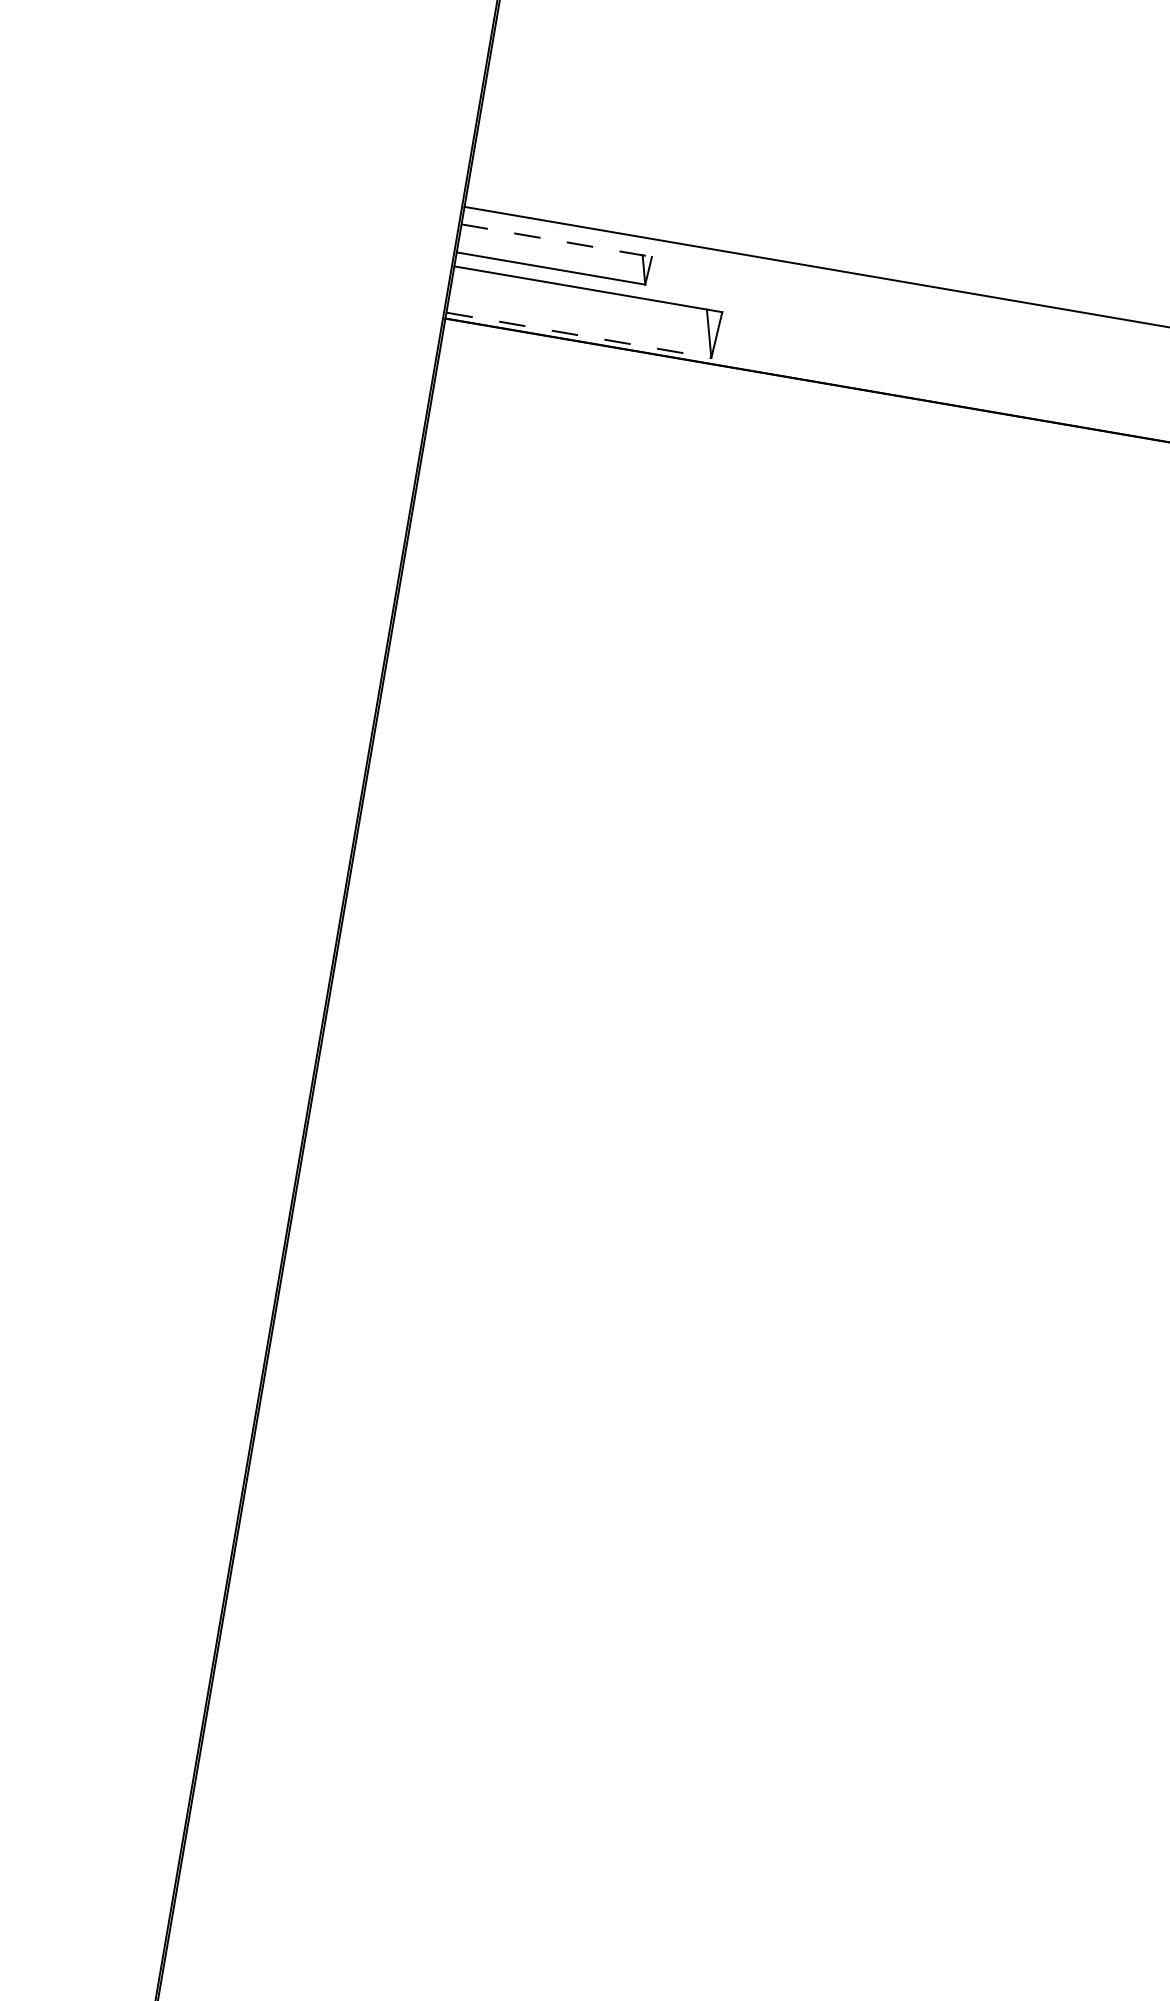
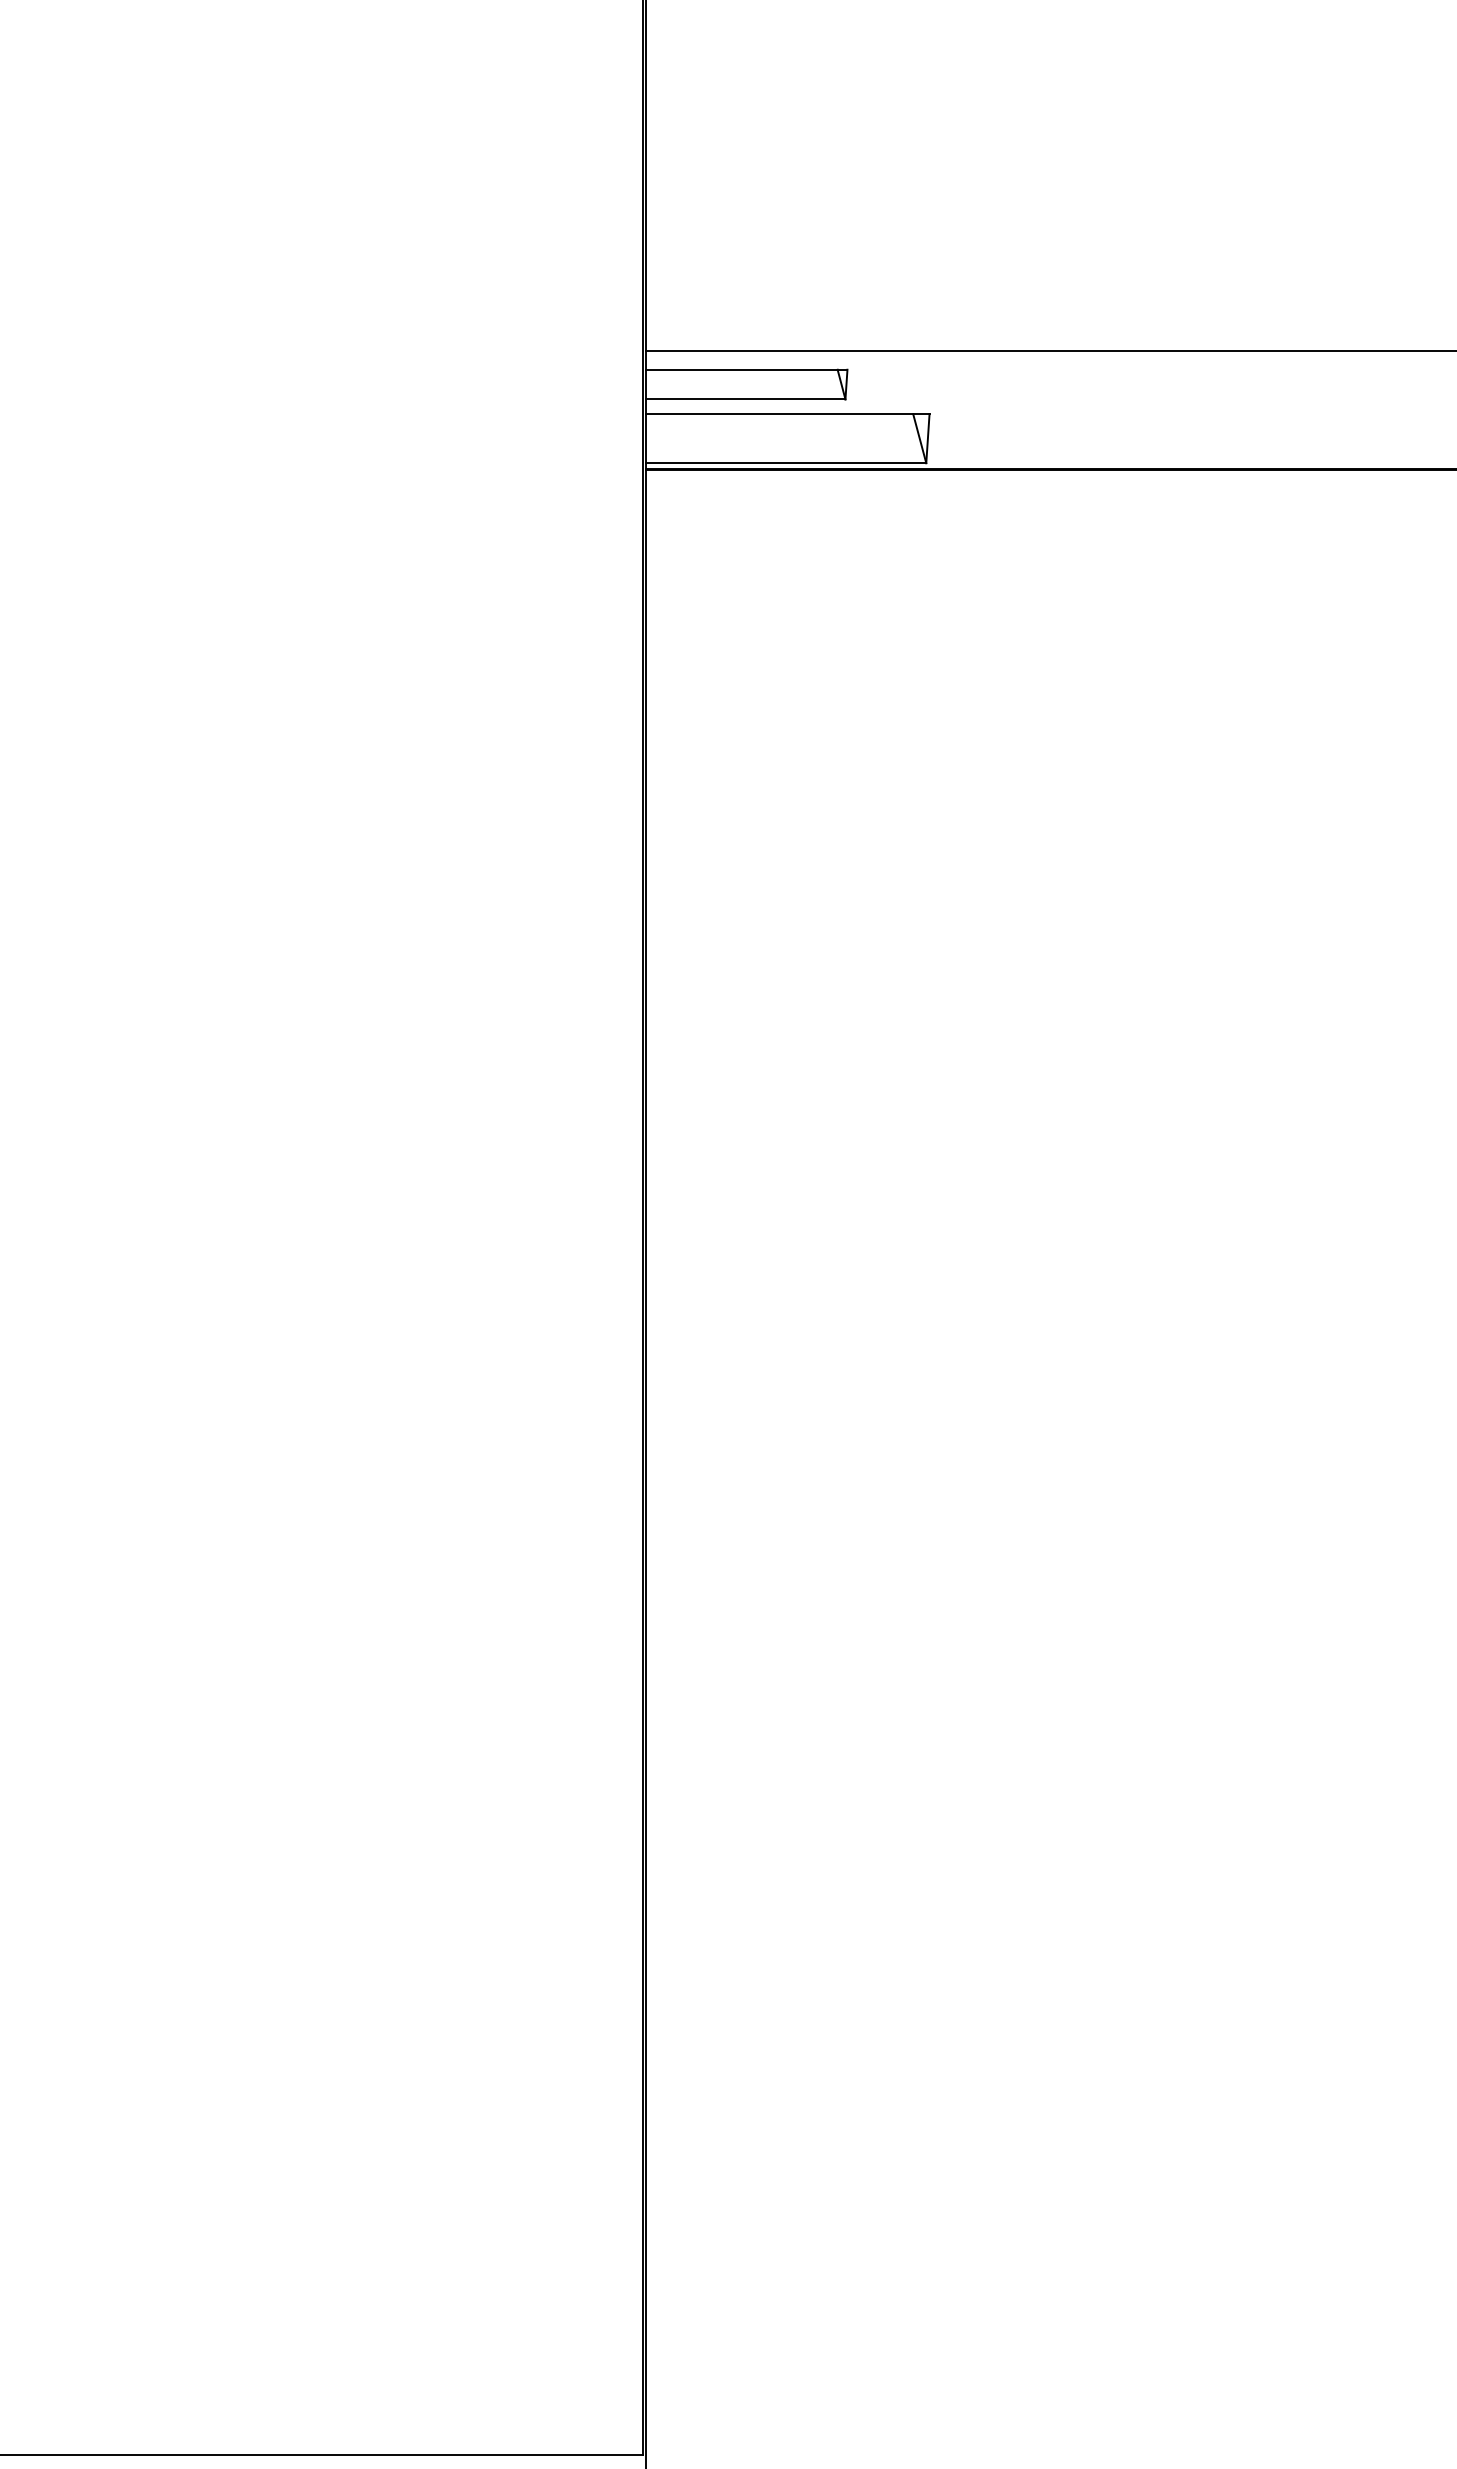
line: (556, 240) -> (746, 369), dashed -> solid
line: (579, 335) -> (786, 463), dashed -> solid

